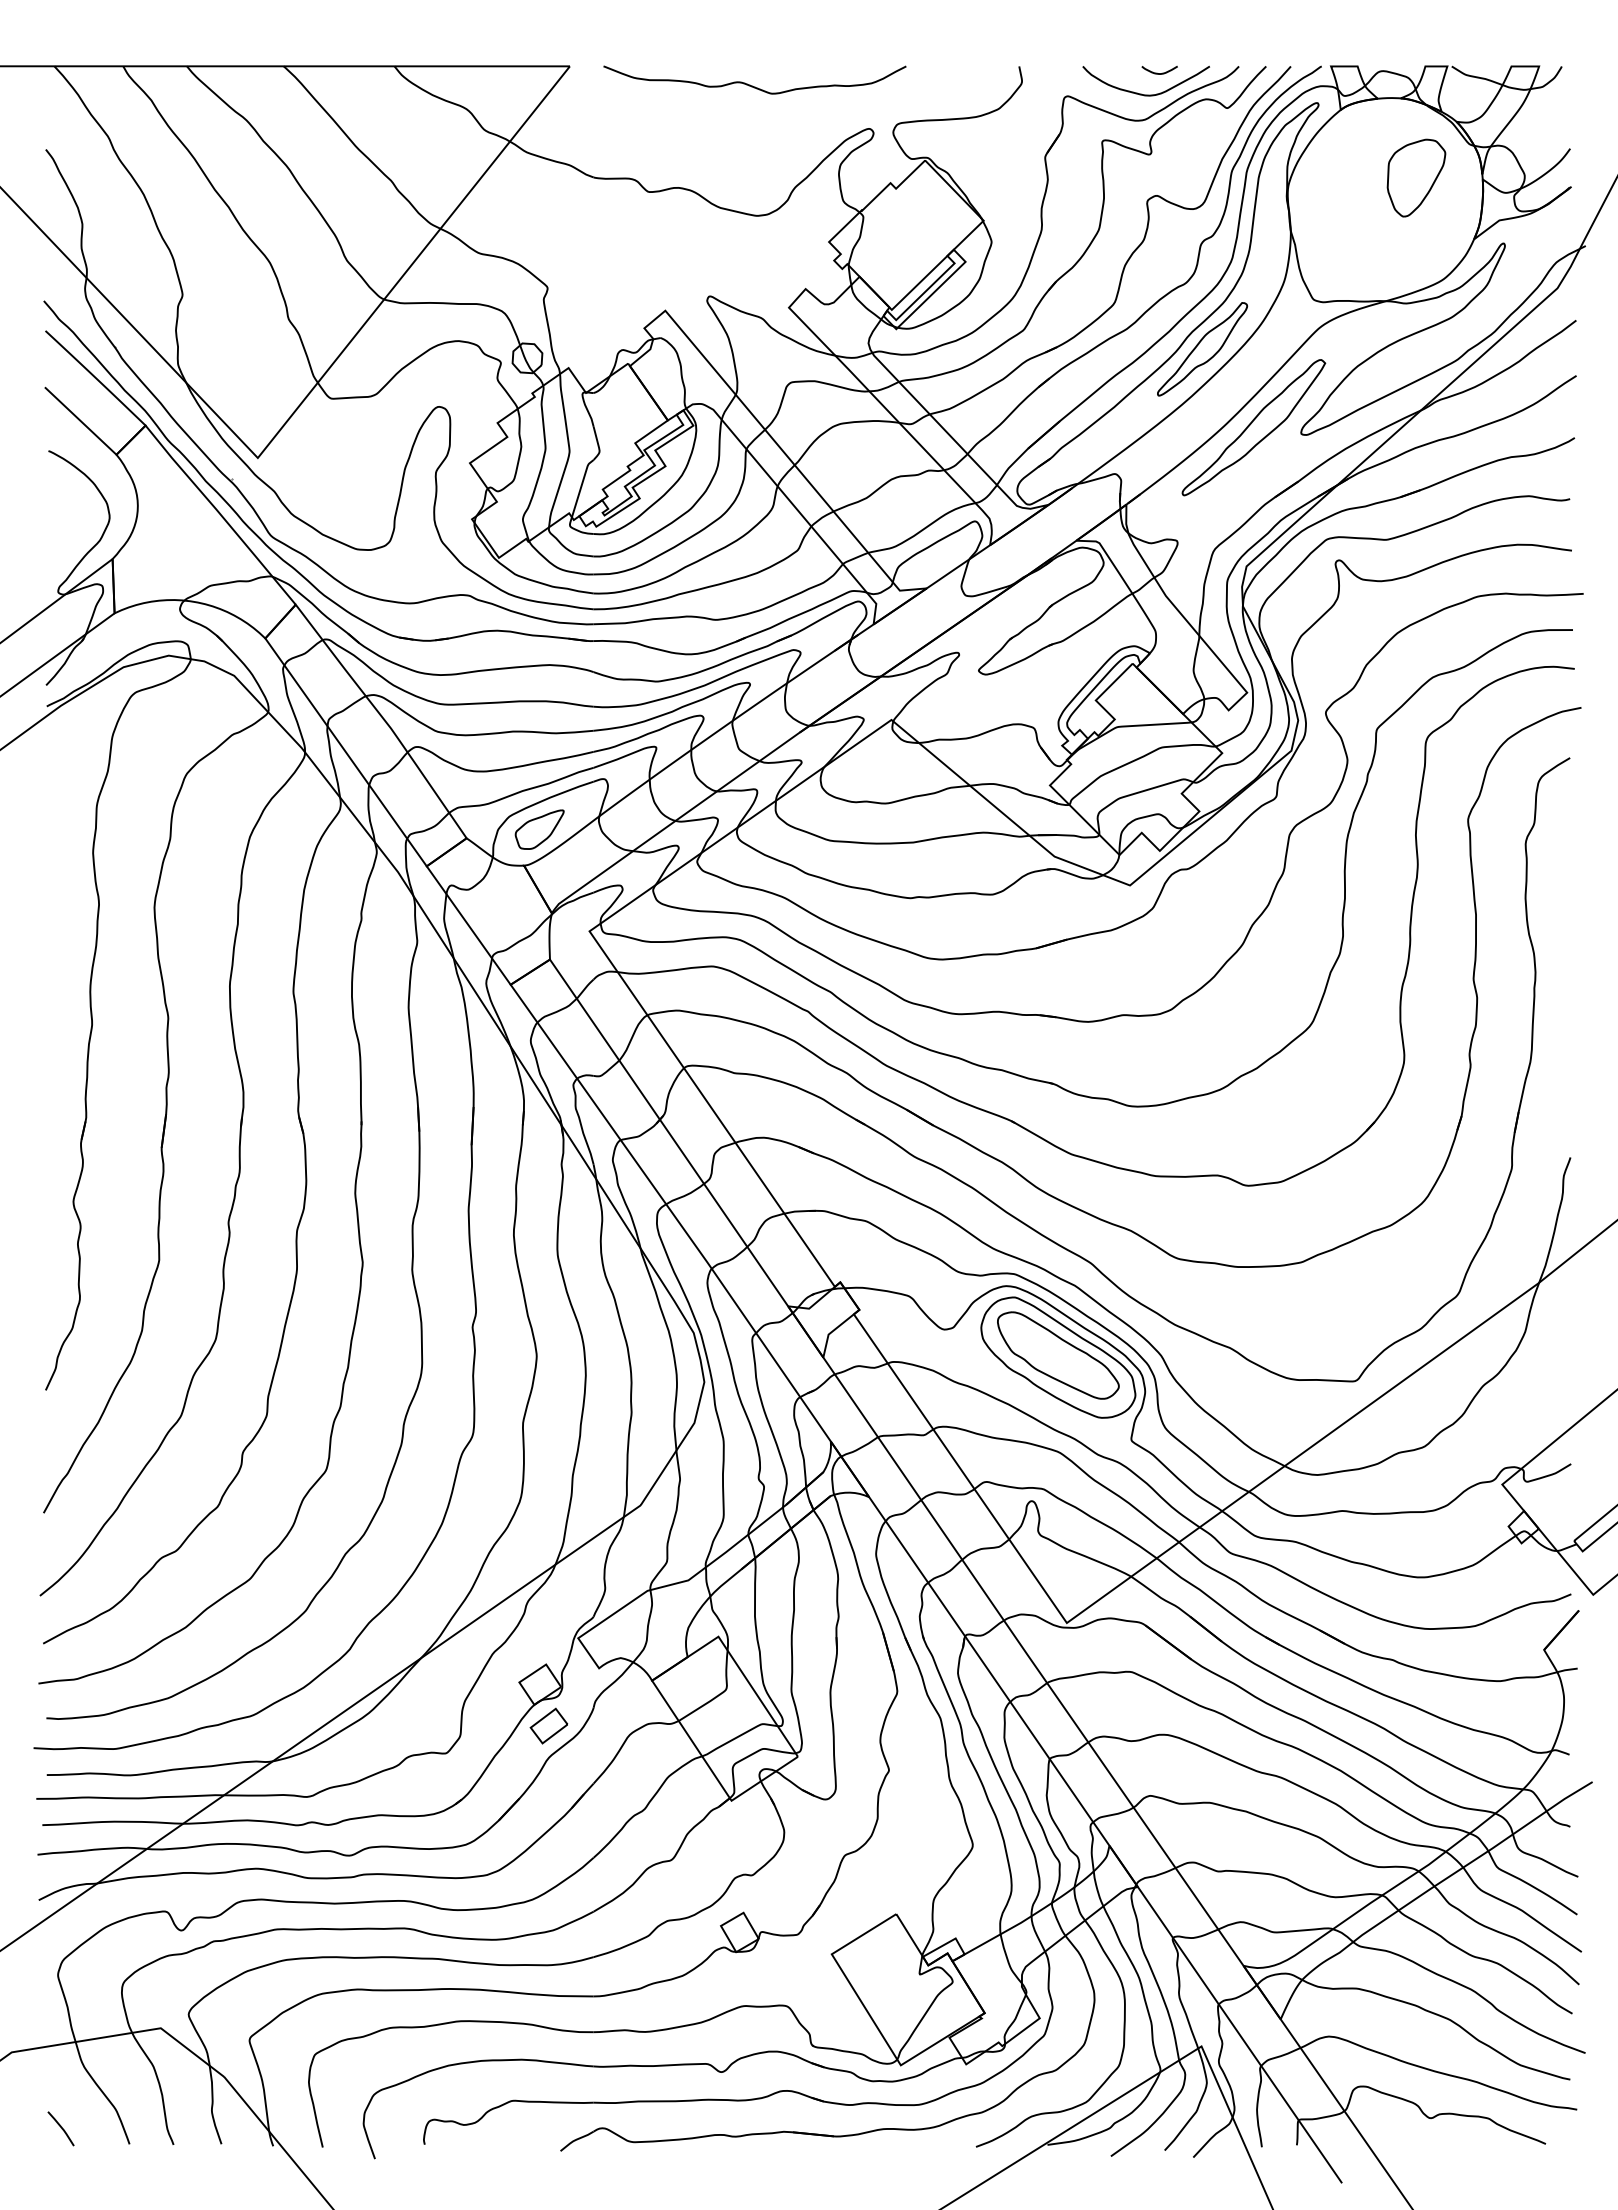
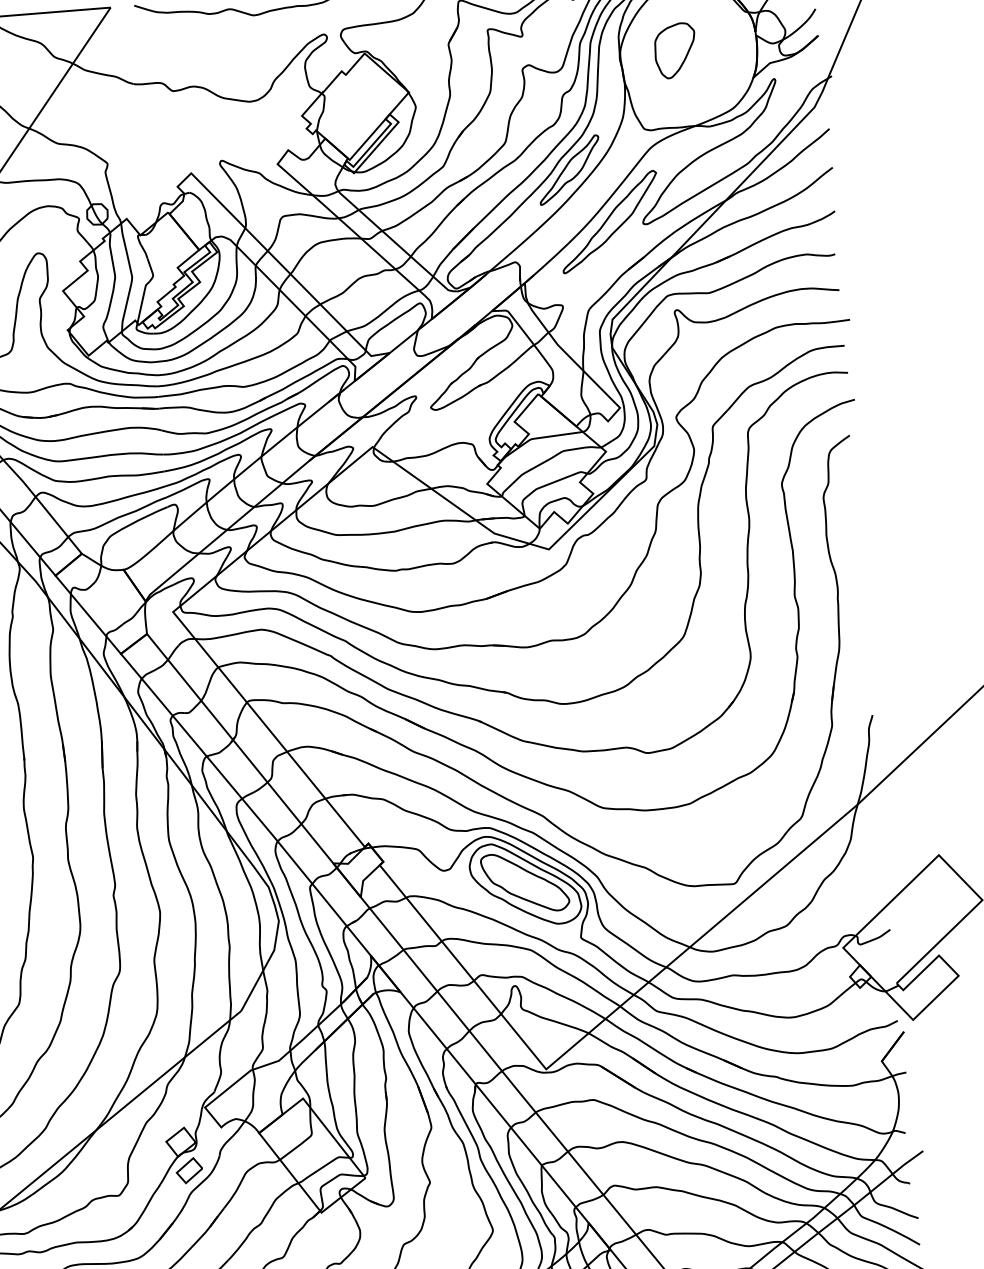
part: (1416, 177) -> (675, 50), moved
part: (539, 829) -> (132, 543), removed

